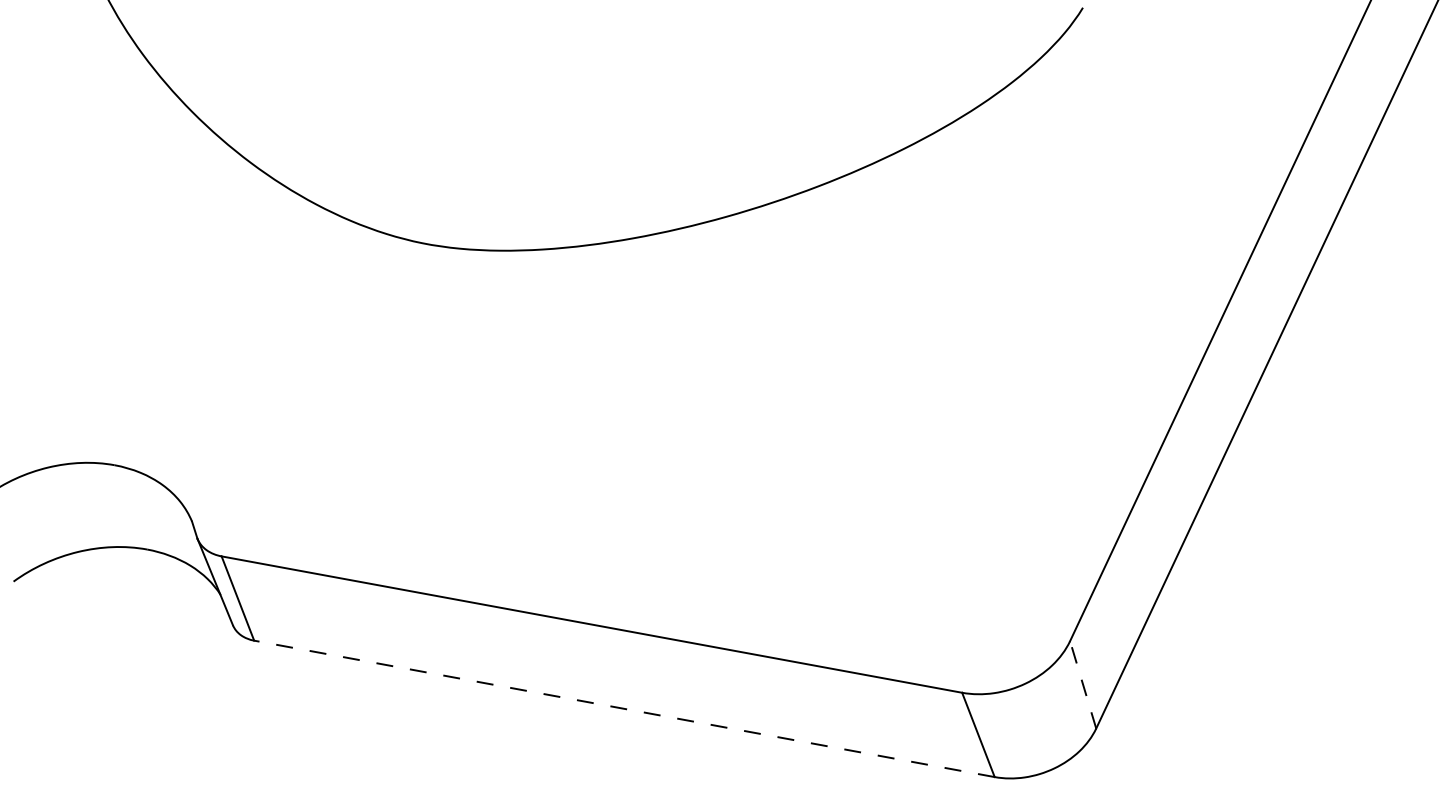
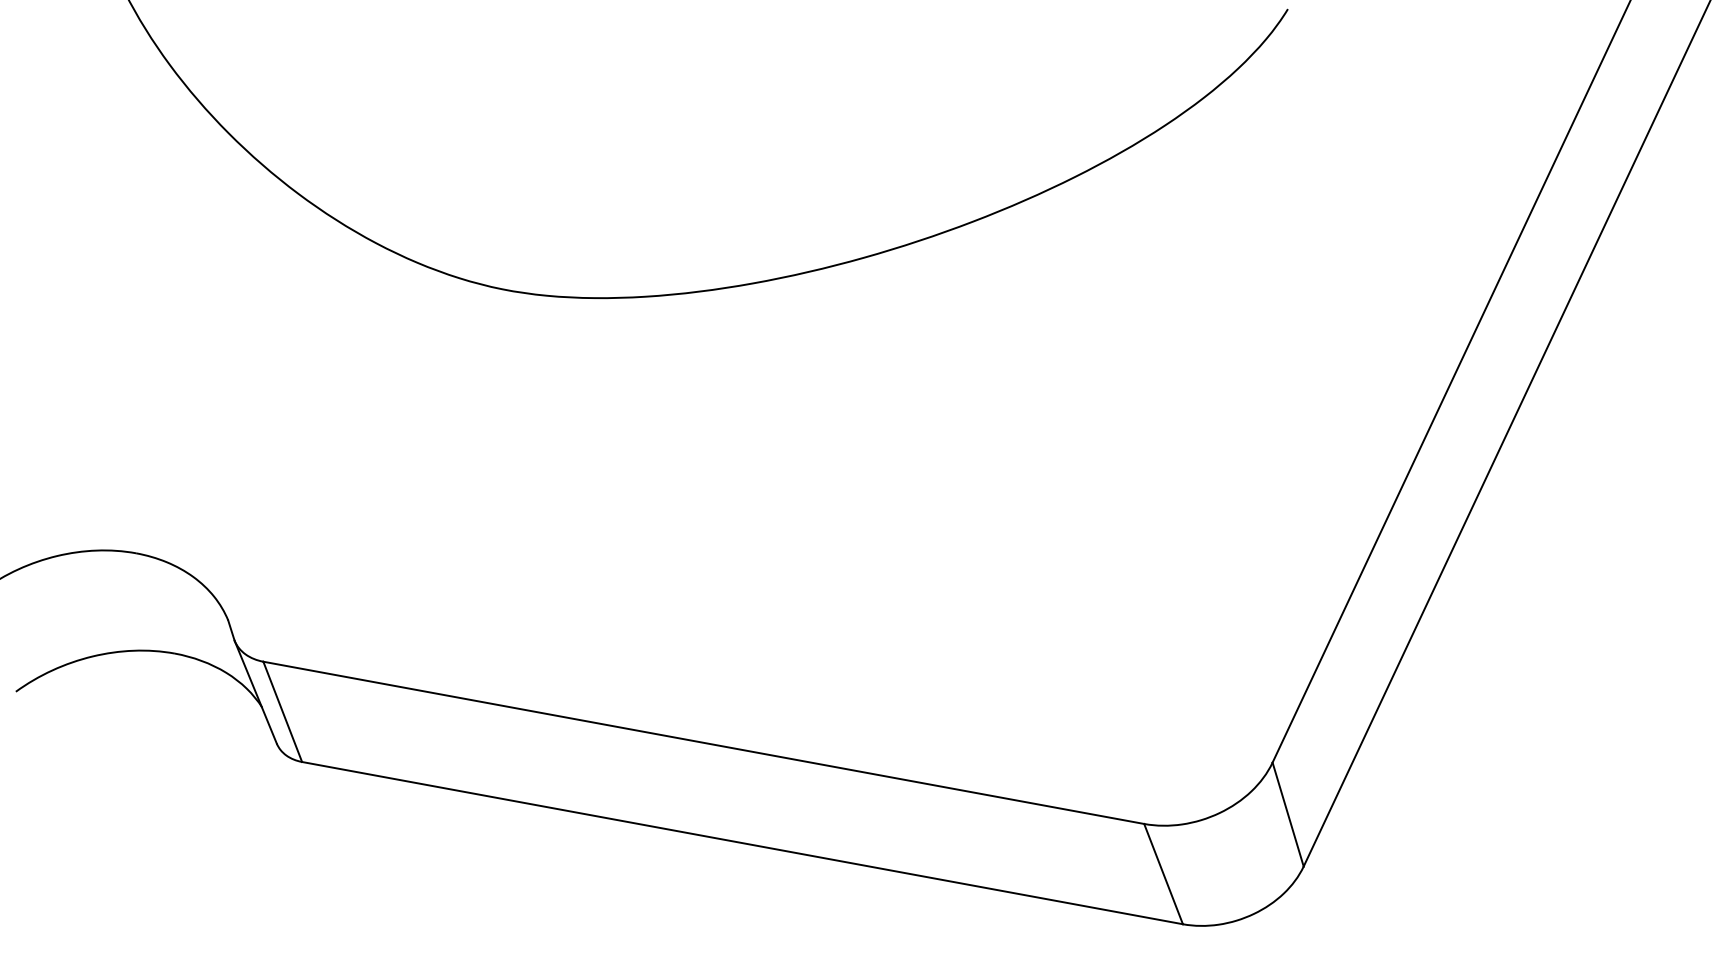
line: (1083, 684) -> (1288, 814), dashed -> solid
line: (624, 709) -> (742, 843), dashed -> solid

